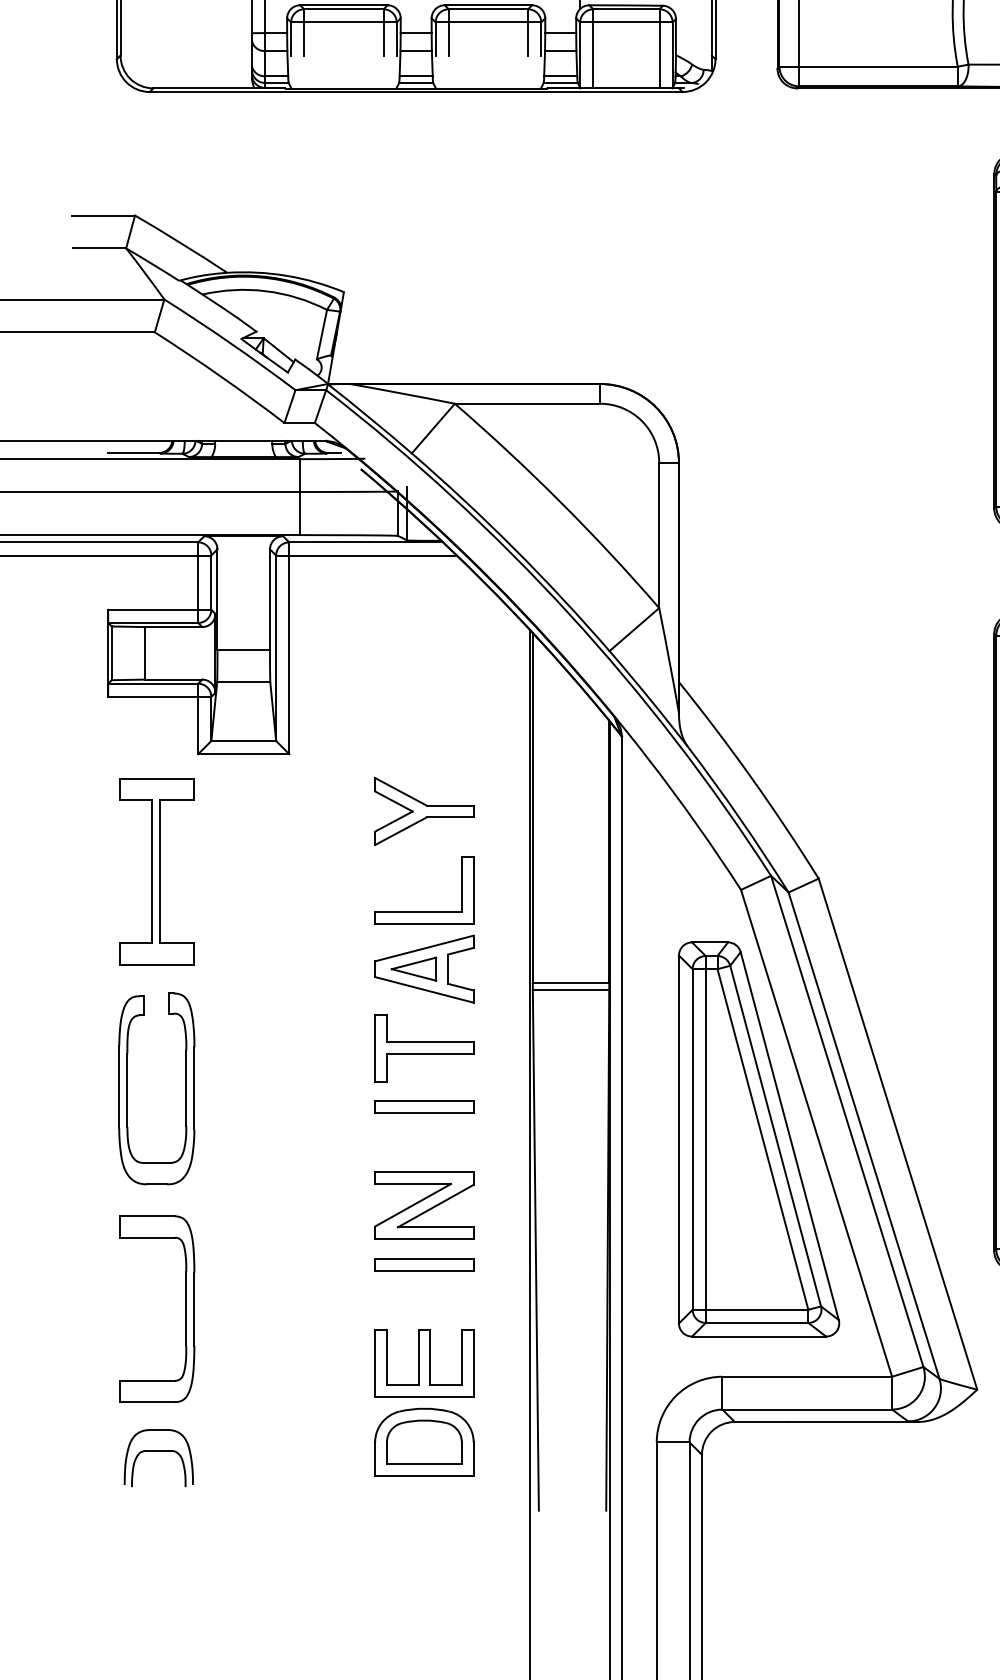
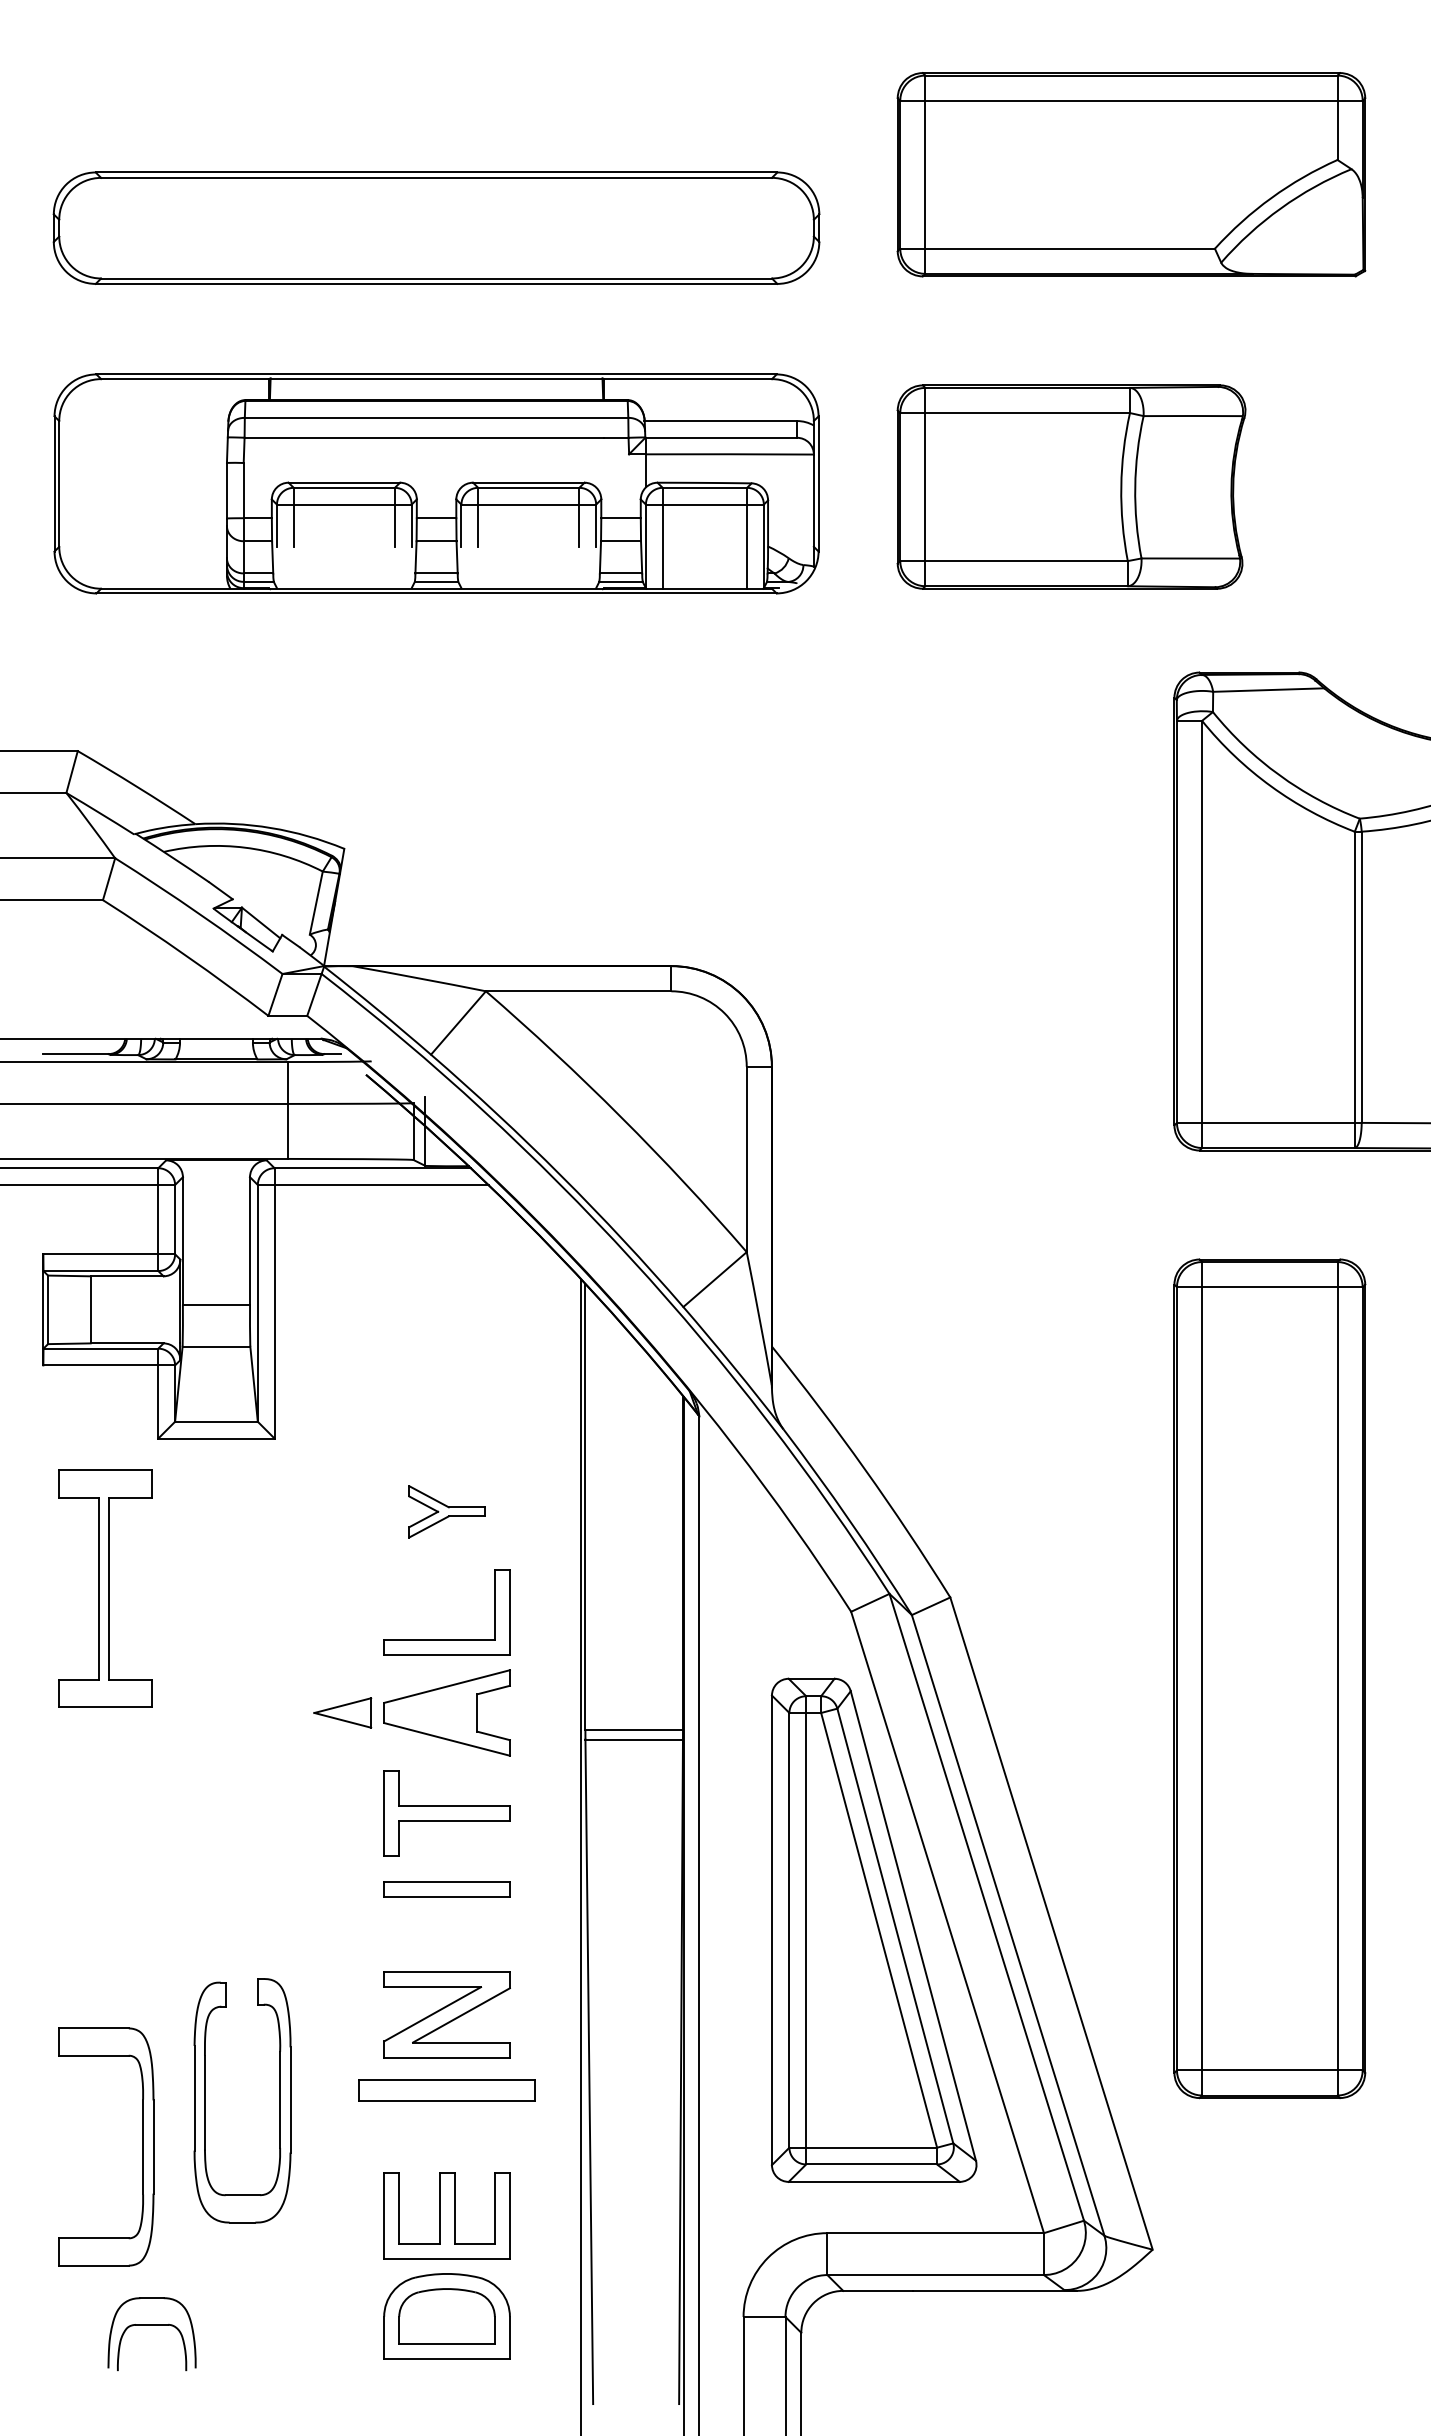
part: (423, 811) -> (446, 1511), size x0.6
part: (413, 968) -> (342, 1712), moved
part: (127, 1088) -> (205, 2100), moved
part: (423, 1264) -> (446, 2090), size x1.4
part: (158, 1451) -> (151, 2325), moved

